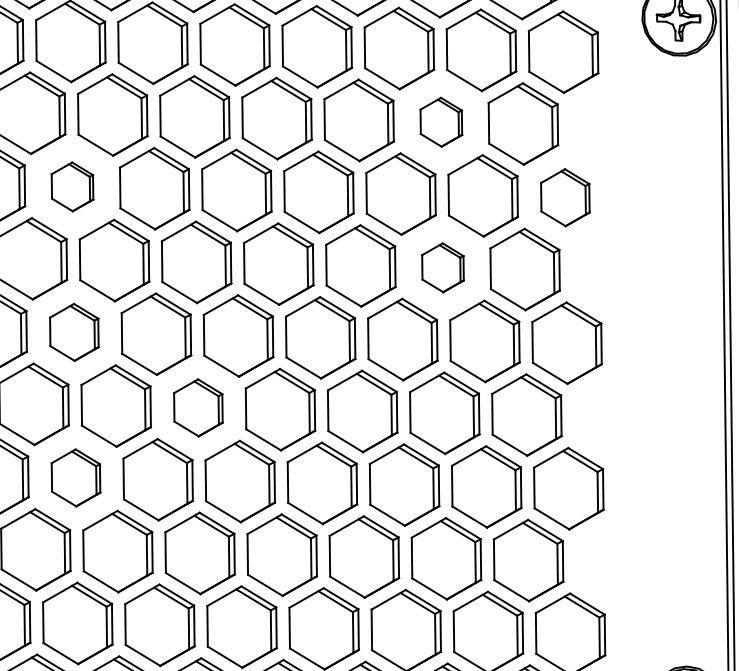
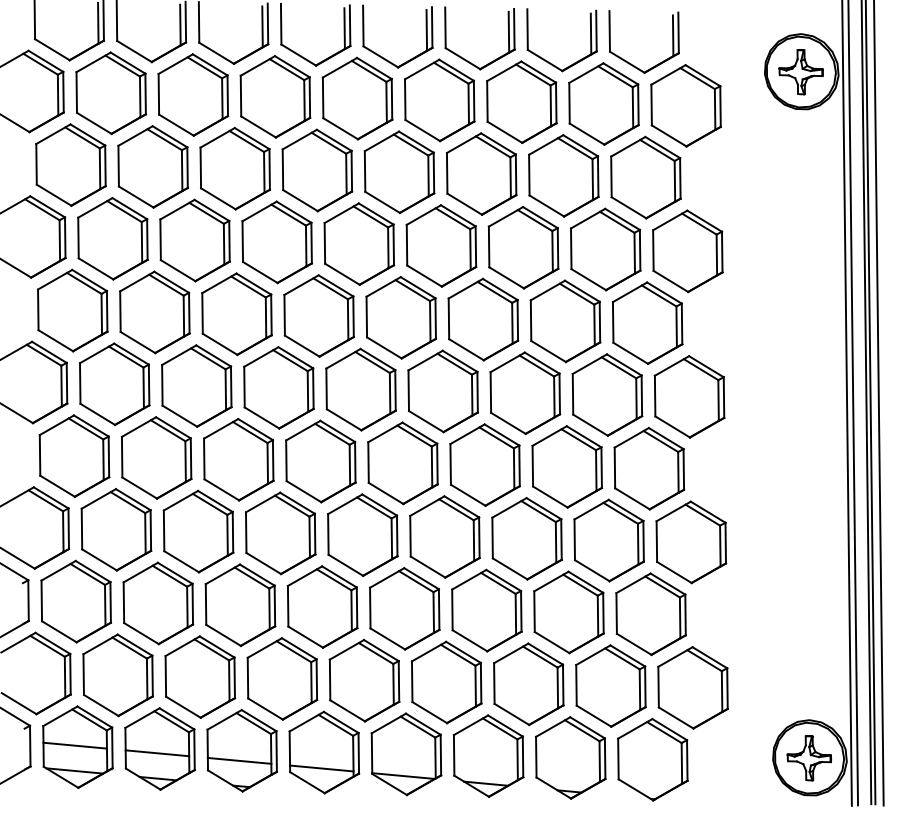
part: (441, 121) -> (563, 175), size x1.67
part: (72, 186) -> (194, 240), size x1.67
part: (565, 197) -> (687, 251), size x1.43
part: (443, 267) -> (565, 321), size x1.67
part: (74, 331) -> (196, 385), size x1.43
part: (198, 407) -> (320, 461), size x1.43
part: (76, 477) -> (198, 531), size x1.43

